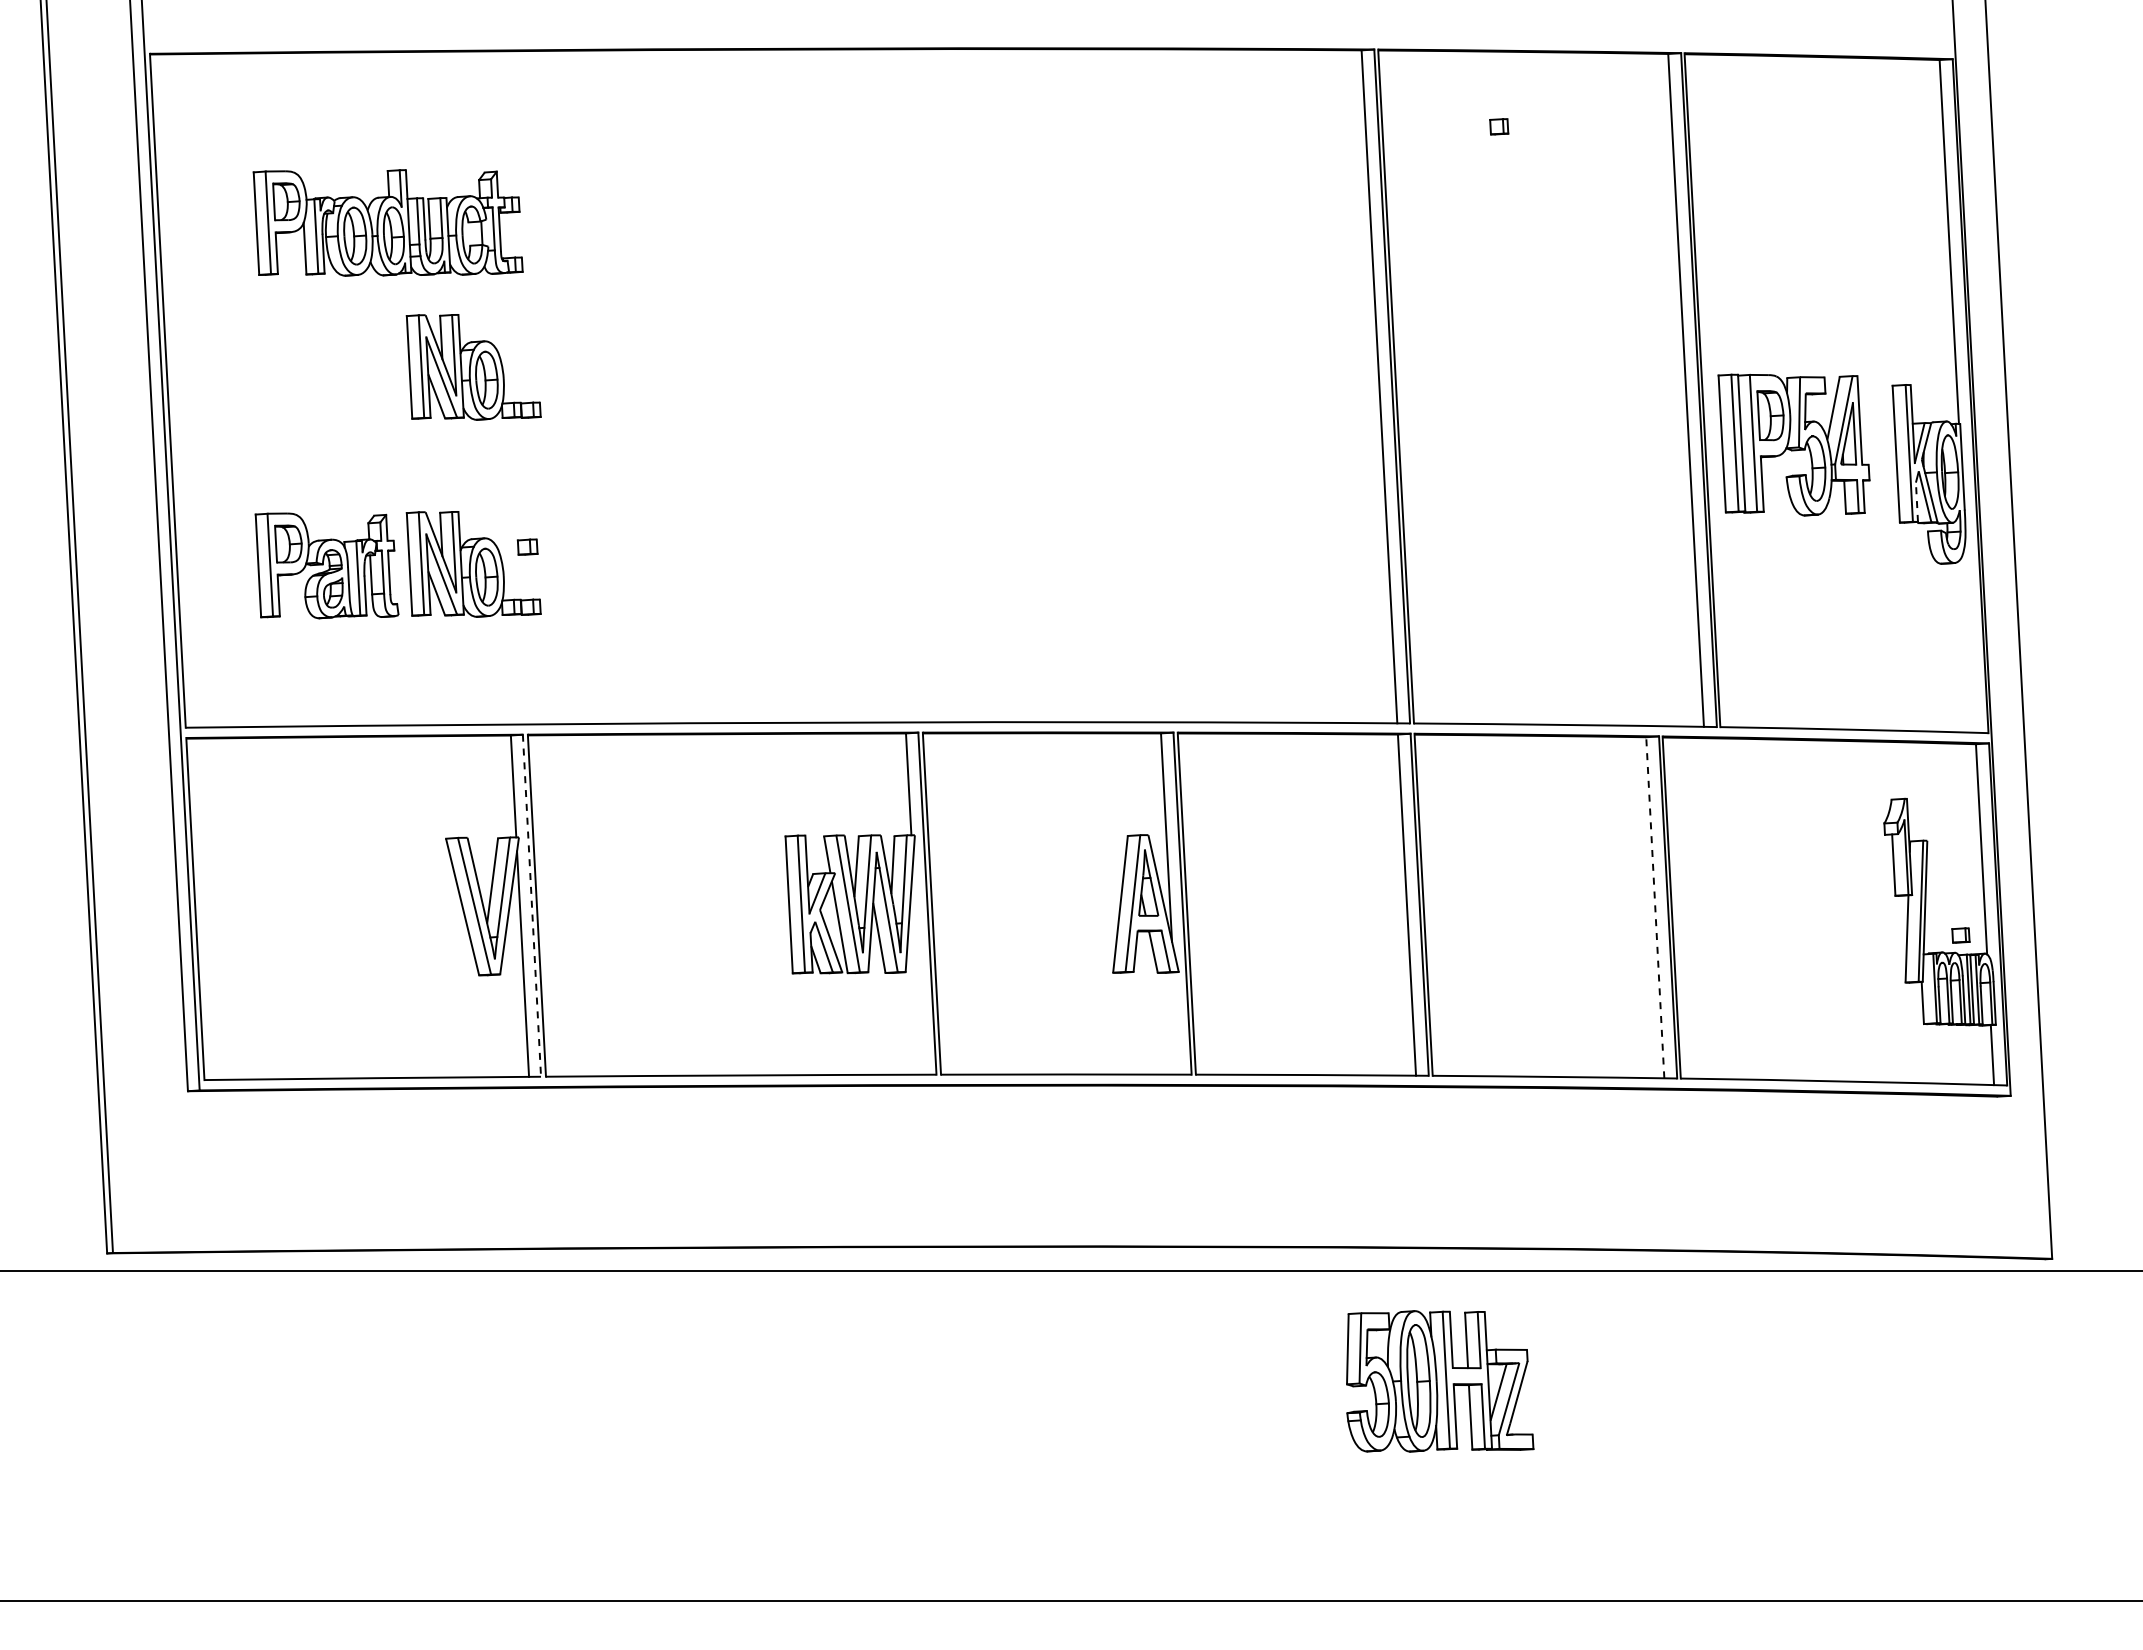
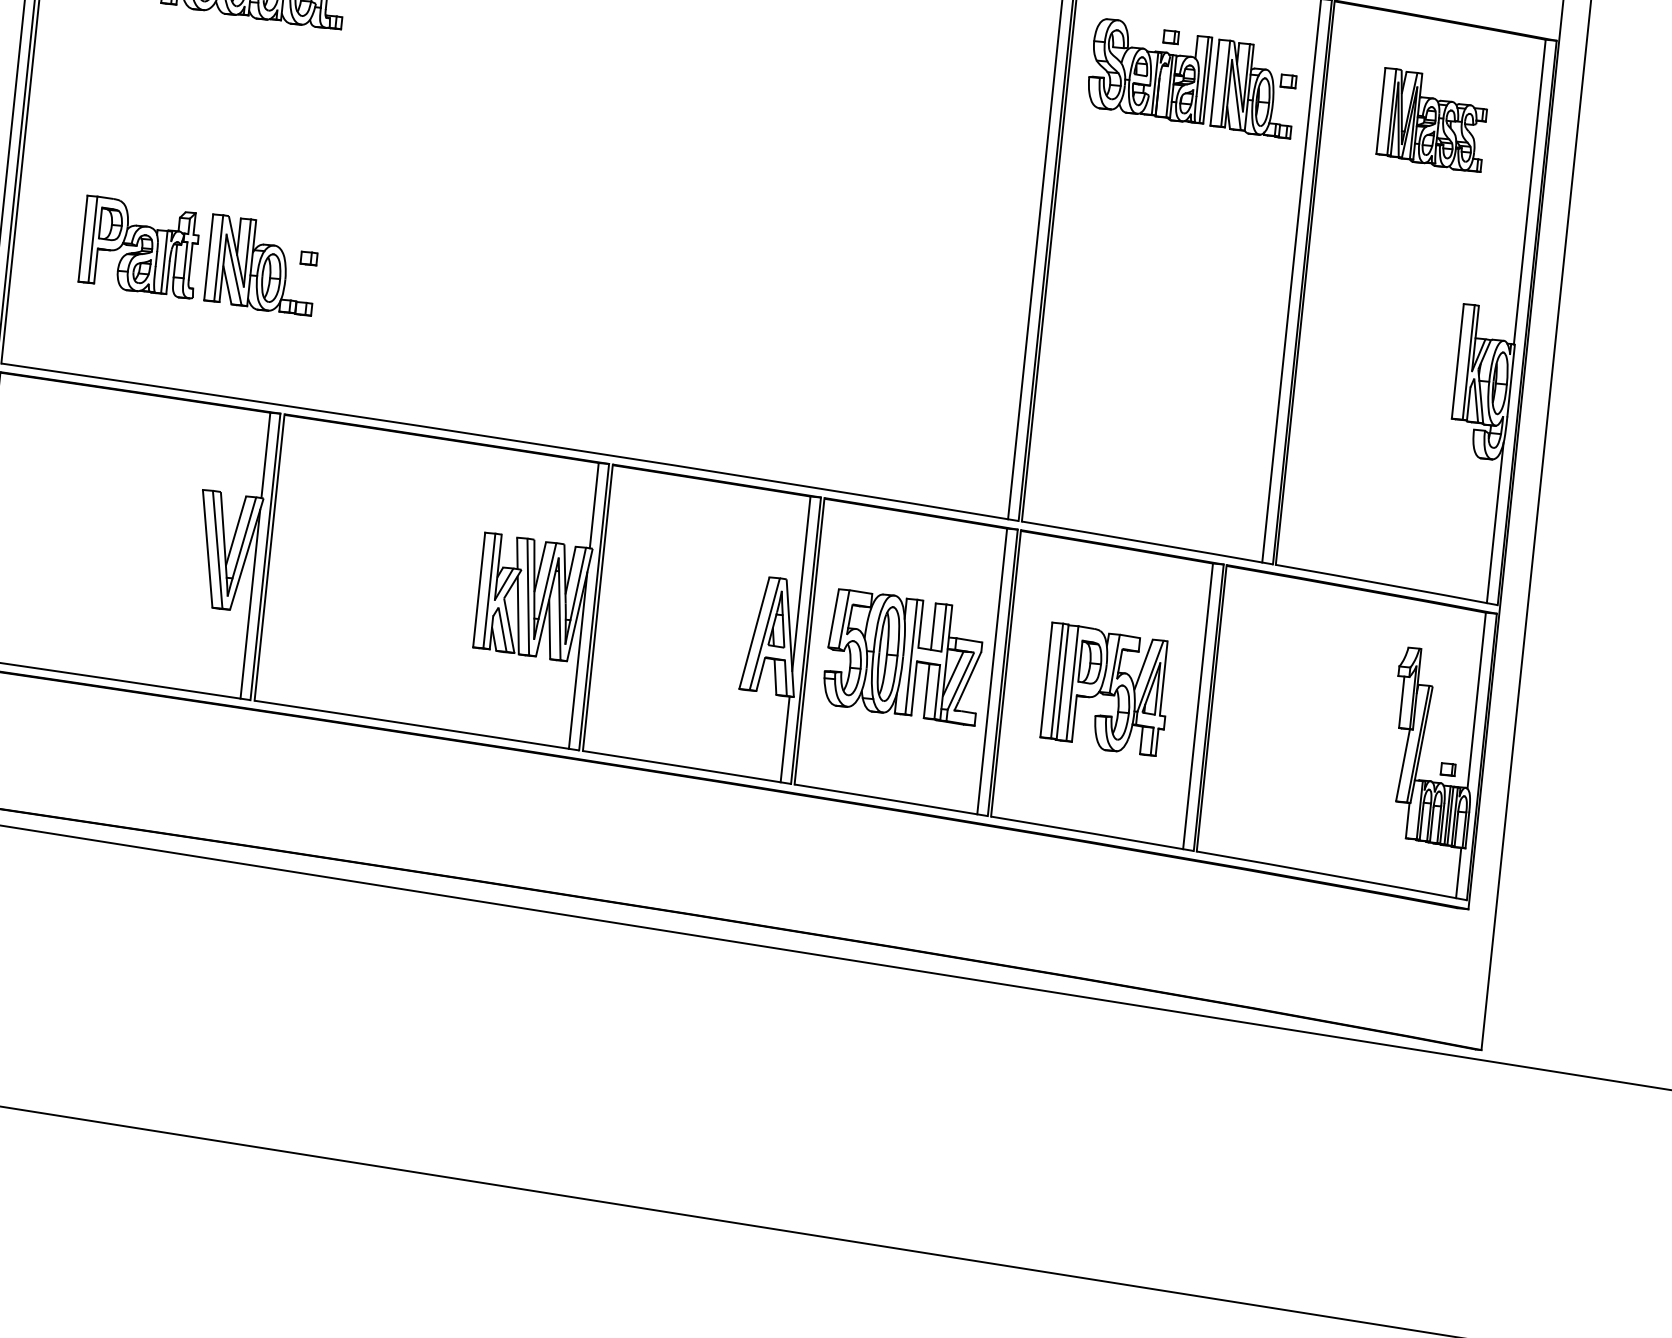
part: (1533, 170) -> (1193, 78), added
part: (1821, 175) -> (1432, 120), added
part: (473, 367) -> (287, 102), removed
part: (1793, 444) -> (1105, 689), moved
line: (1916, 502) -> (1468, 404), dashed -> solid
line: (1970, 636) -> (1495, 522), added
line: (531, 906) -> (264, 557), dashed -> solid
line: (1655, 907) -> (1198, 706), dashed -> solid
line: (918, 969) -> (578, 660), added
line: (1176, 1023) -> (785, 739), added
part: (1440, 1381) -> (906, 657), moved

